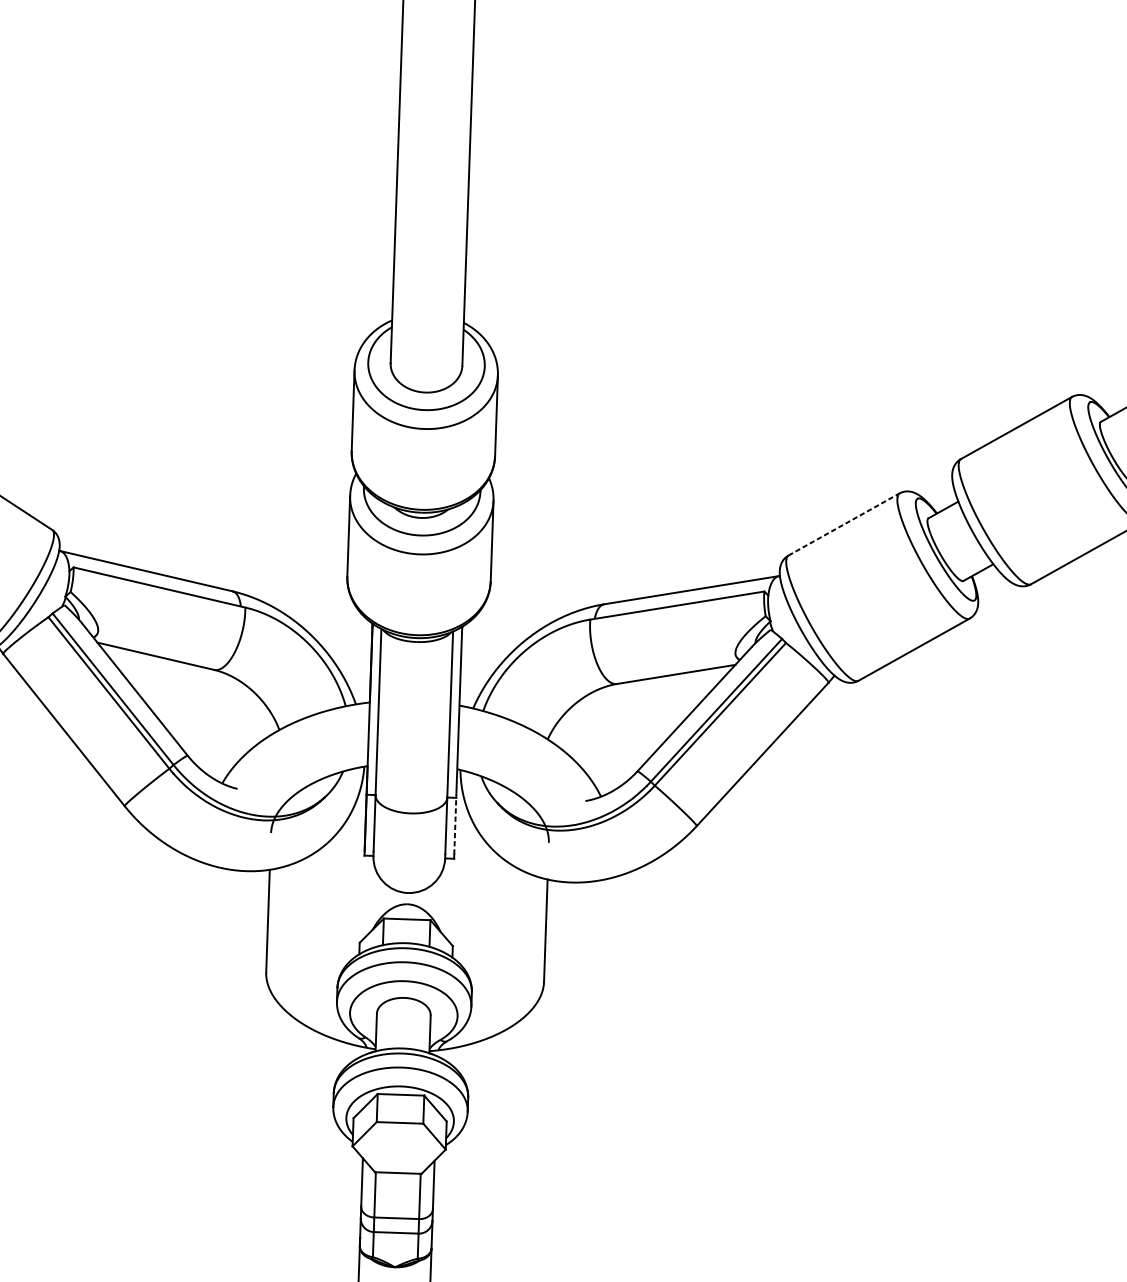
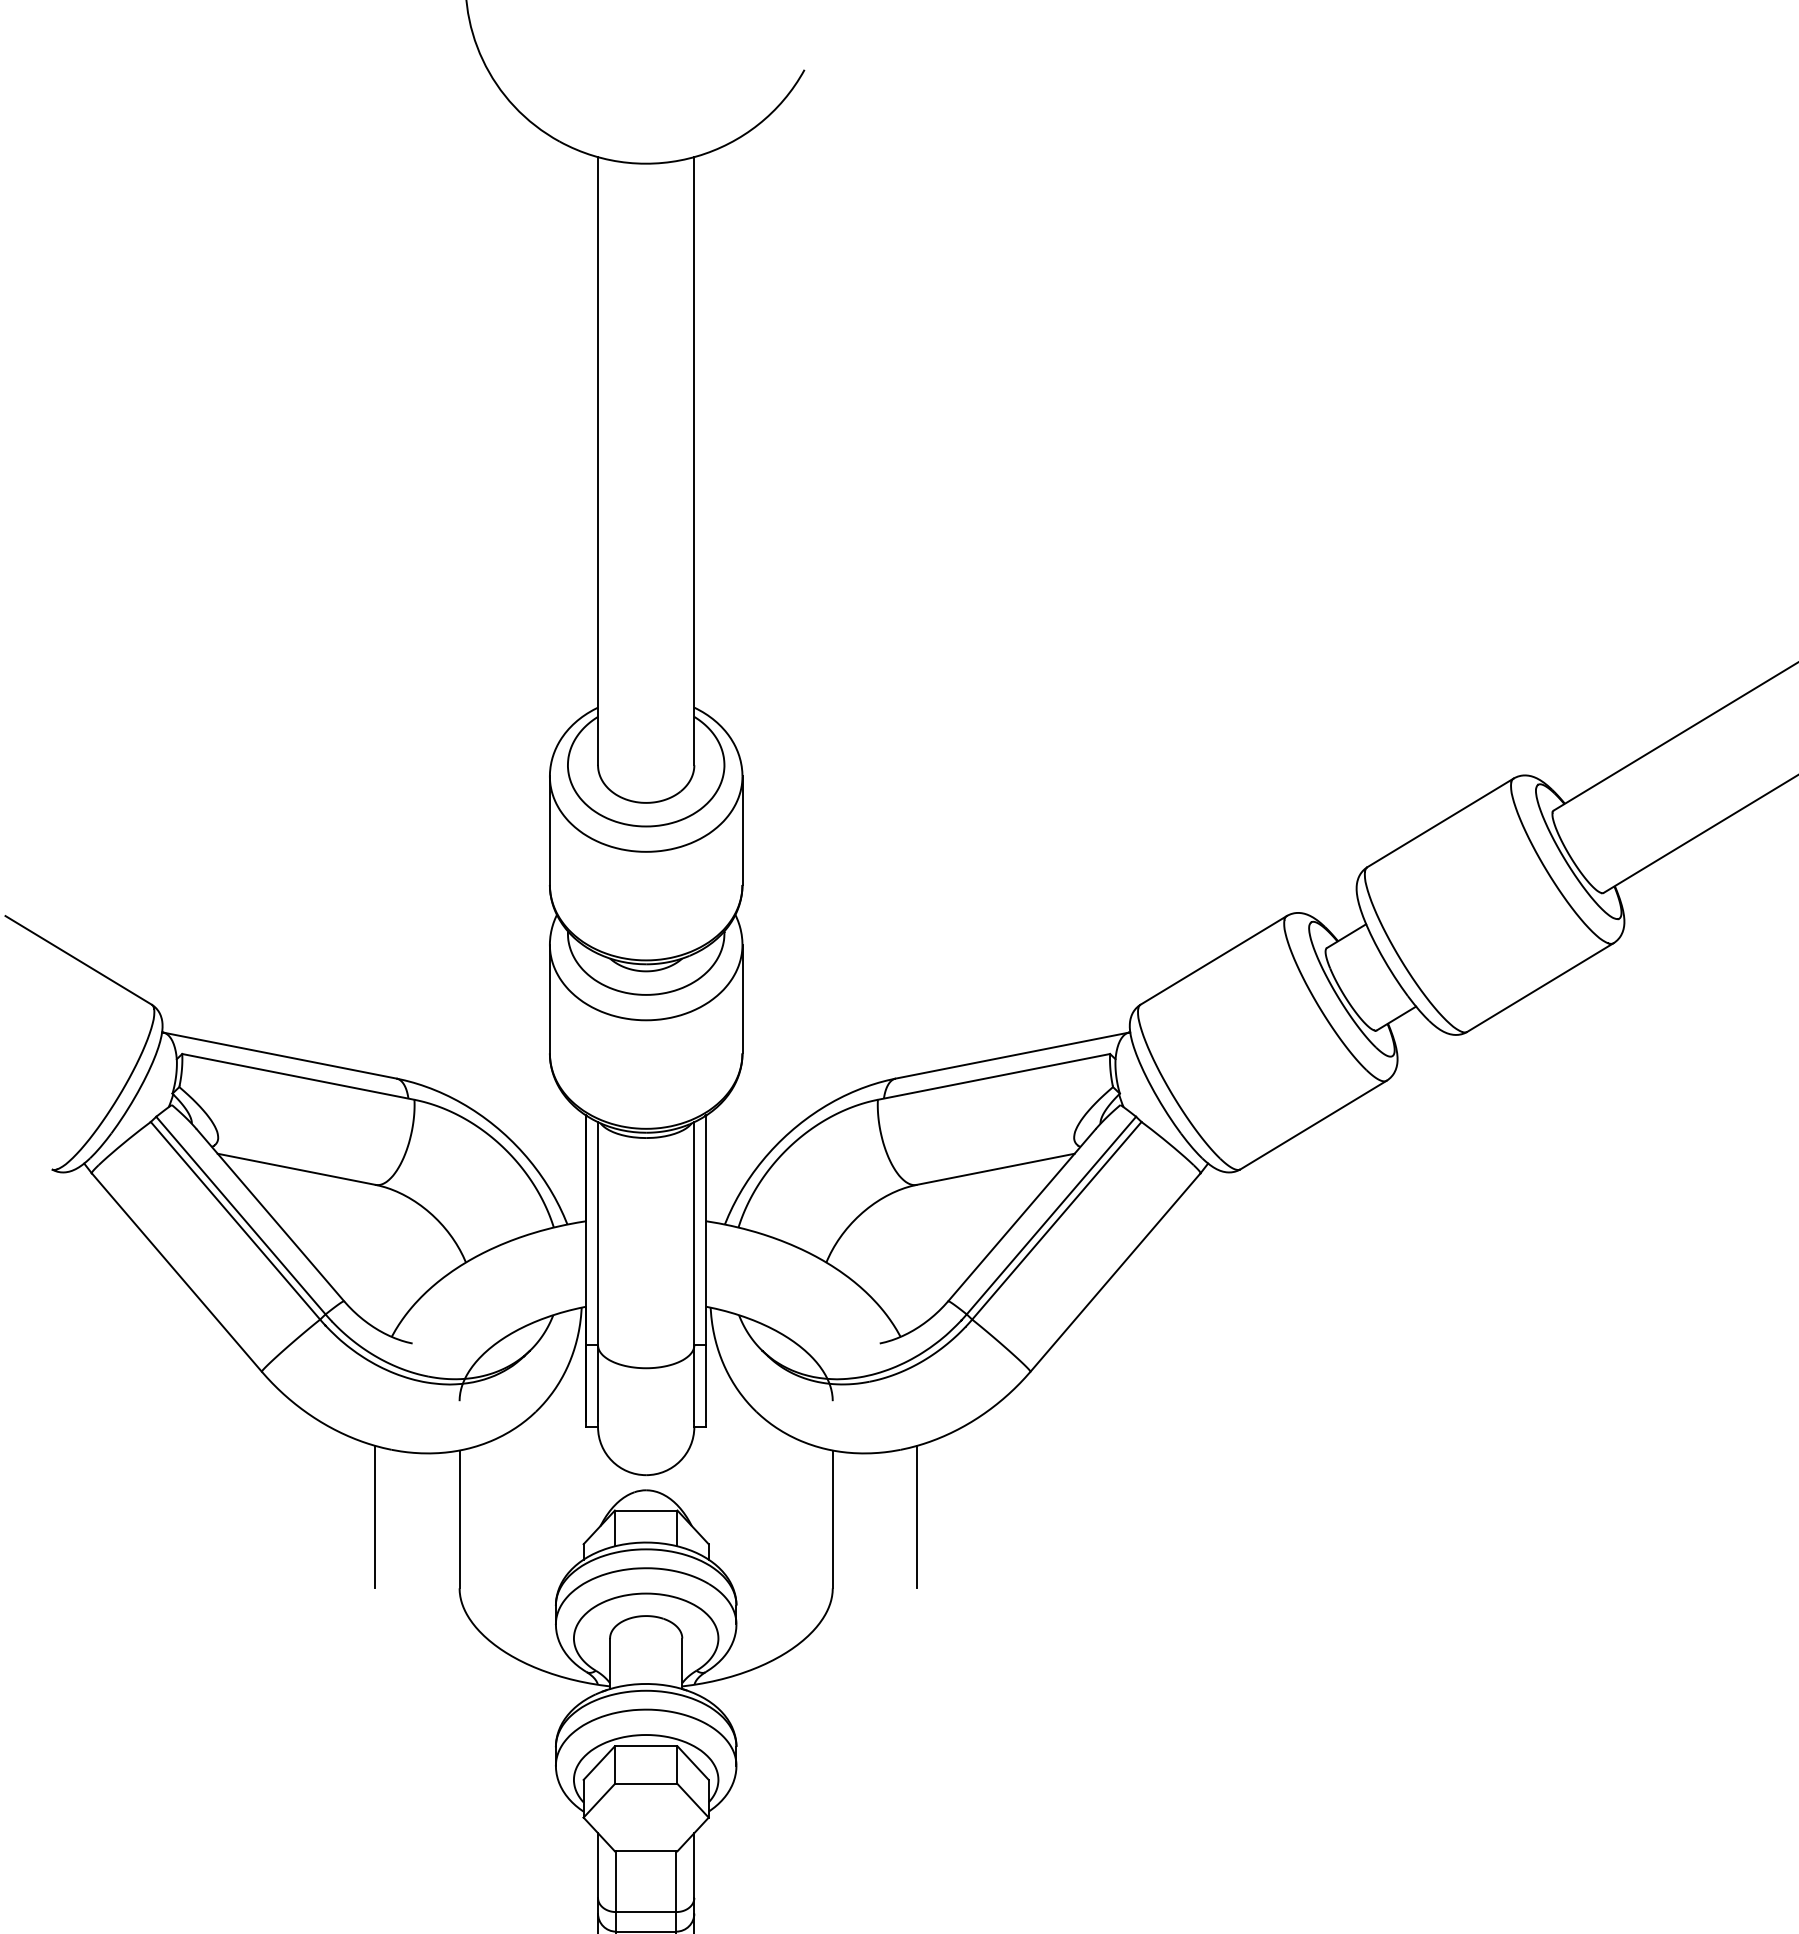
line: (844, 524) -> (1214, 960), dashed -> solid
line: (455, 825) -> (706, 1382), dashed -> solid
line: (205, 916) -> (375, 1516), added
line: (608, 930) -> (917, 1516), added

